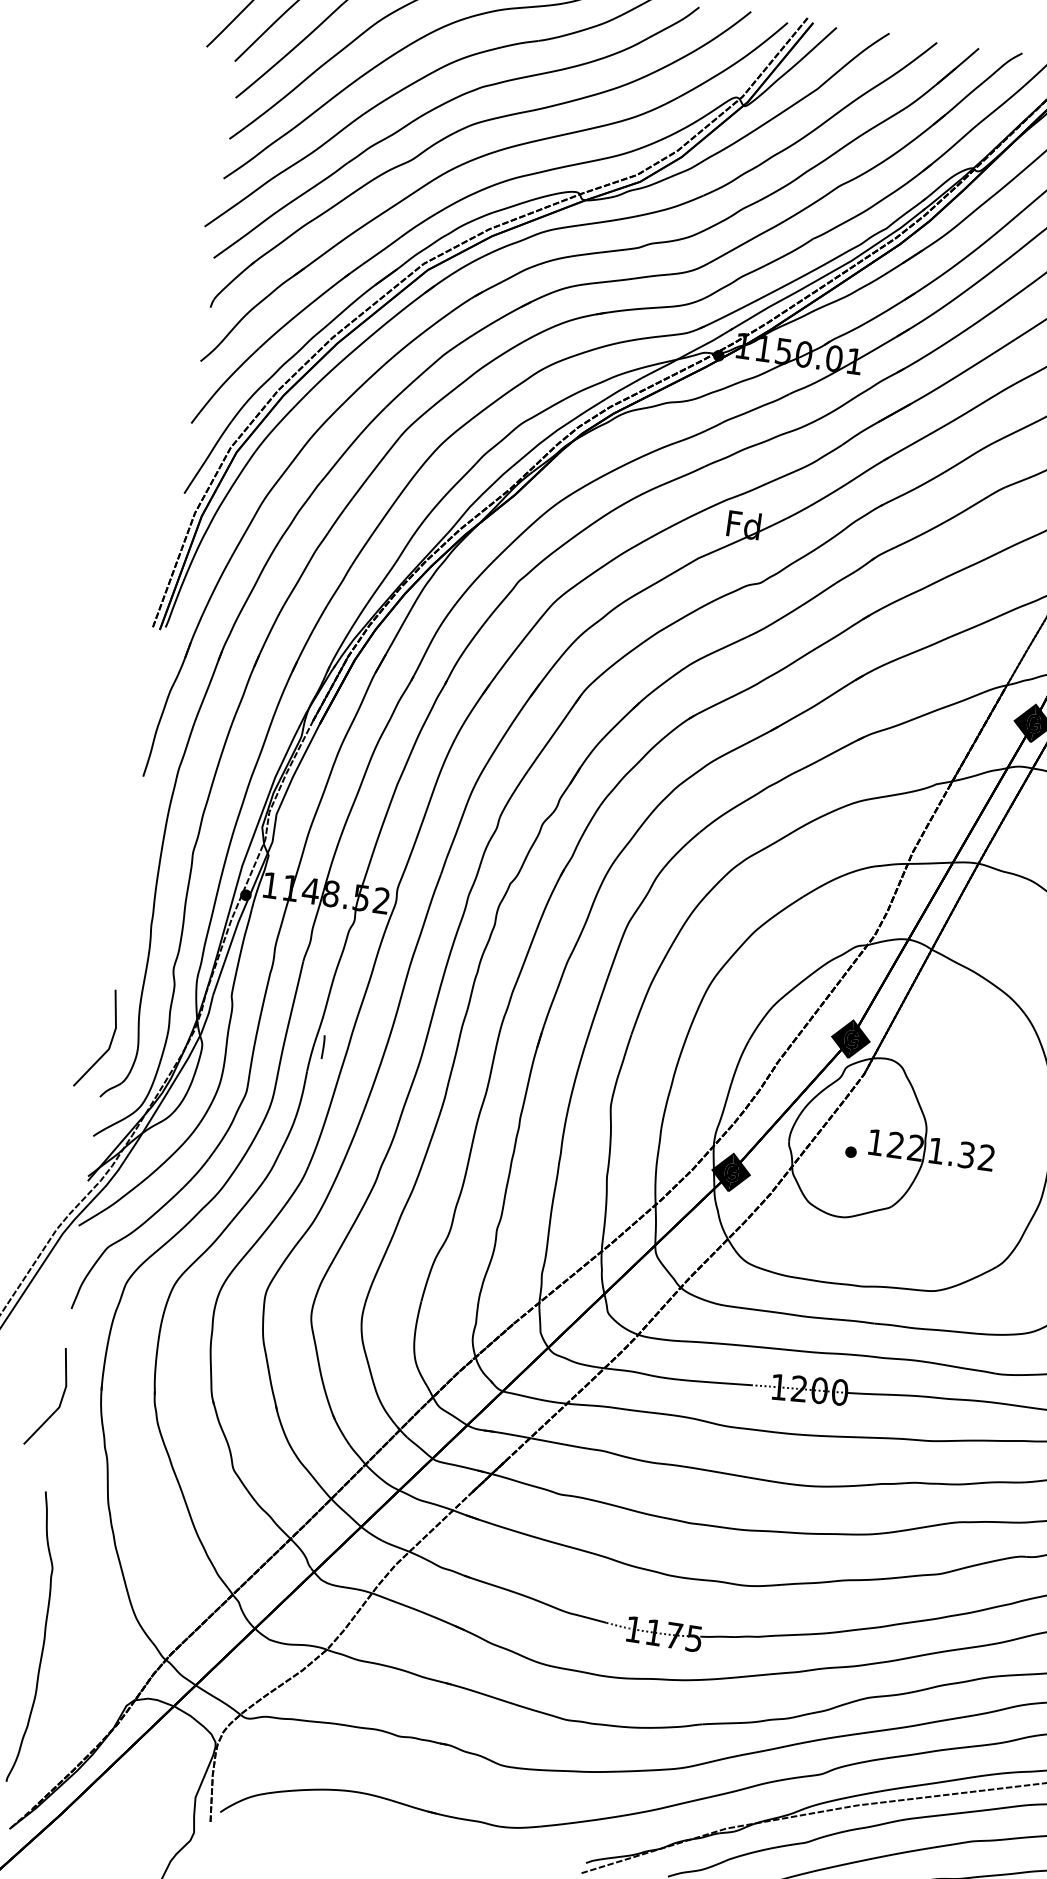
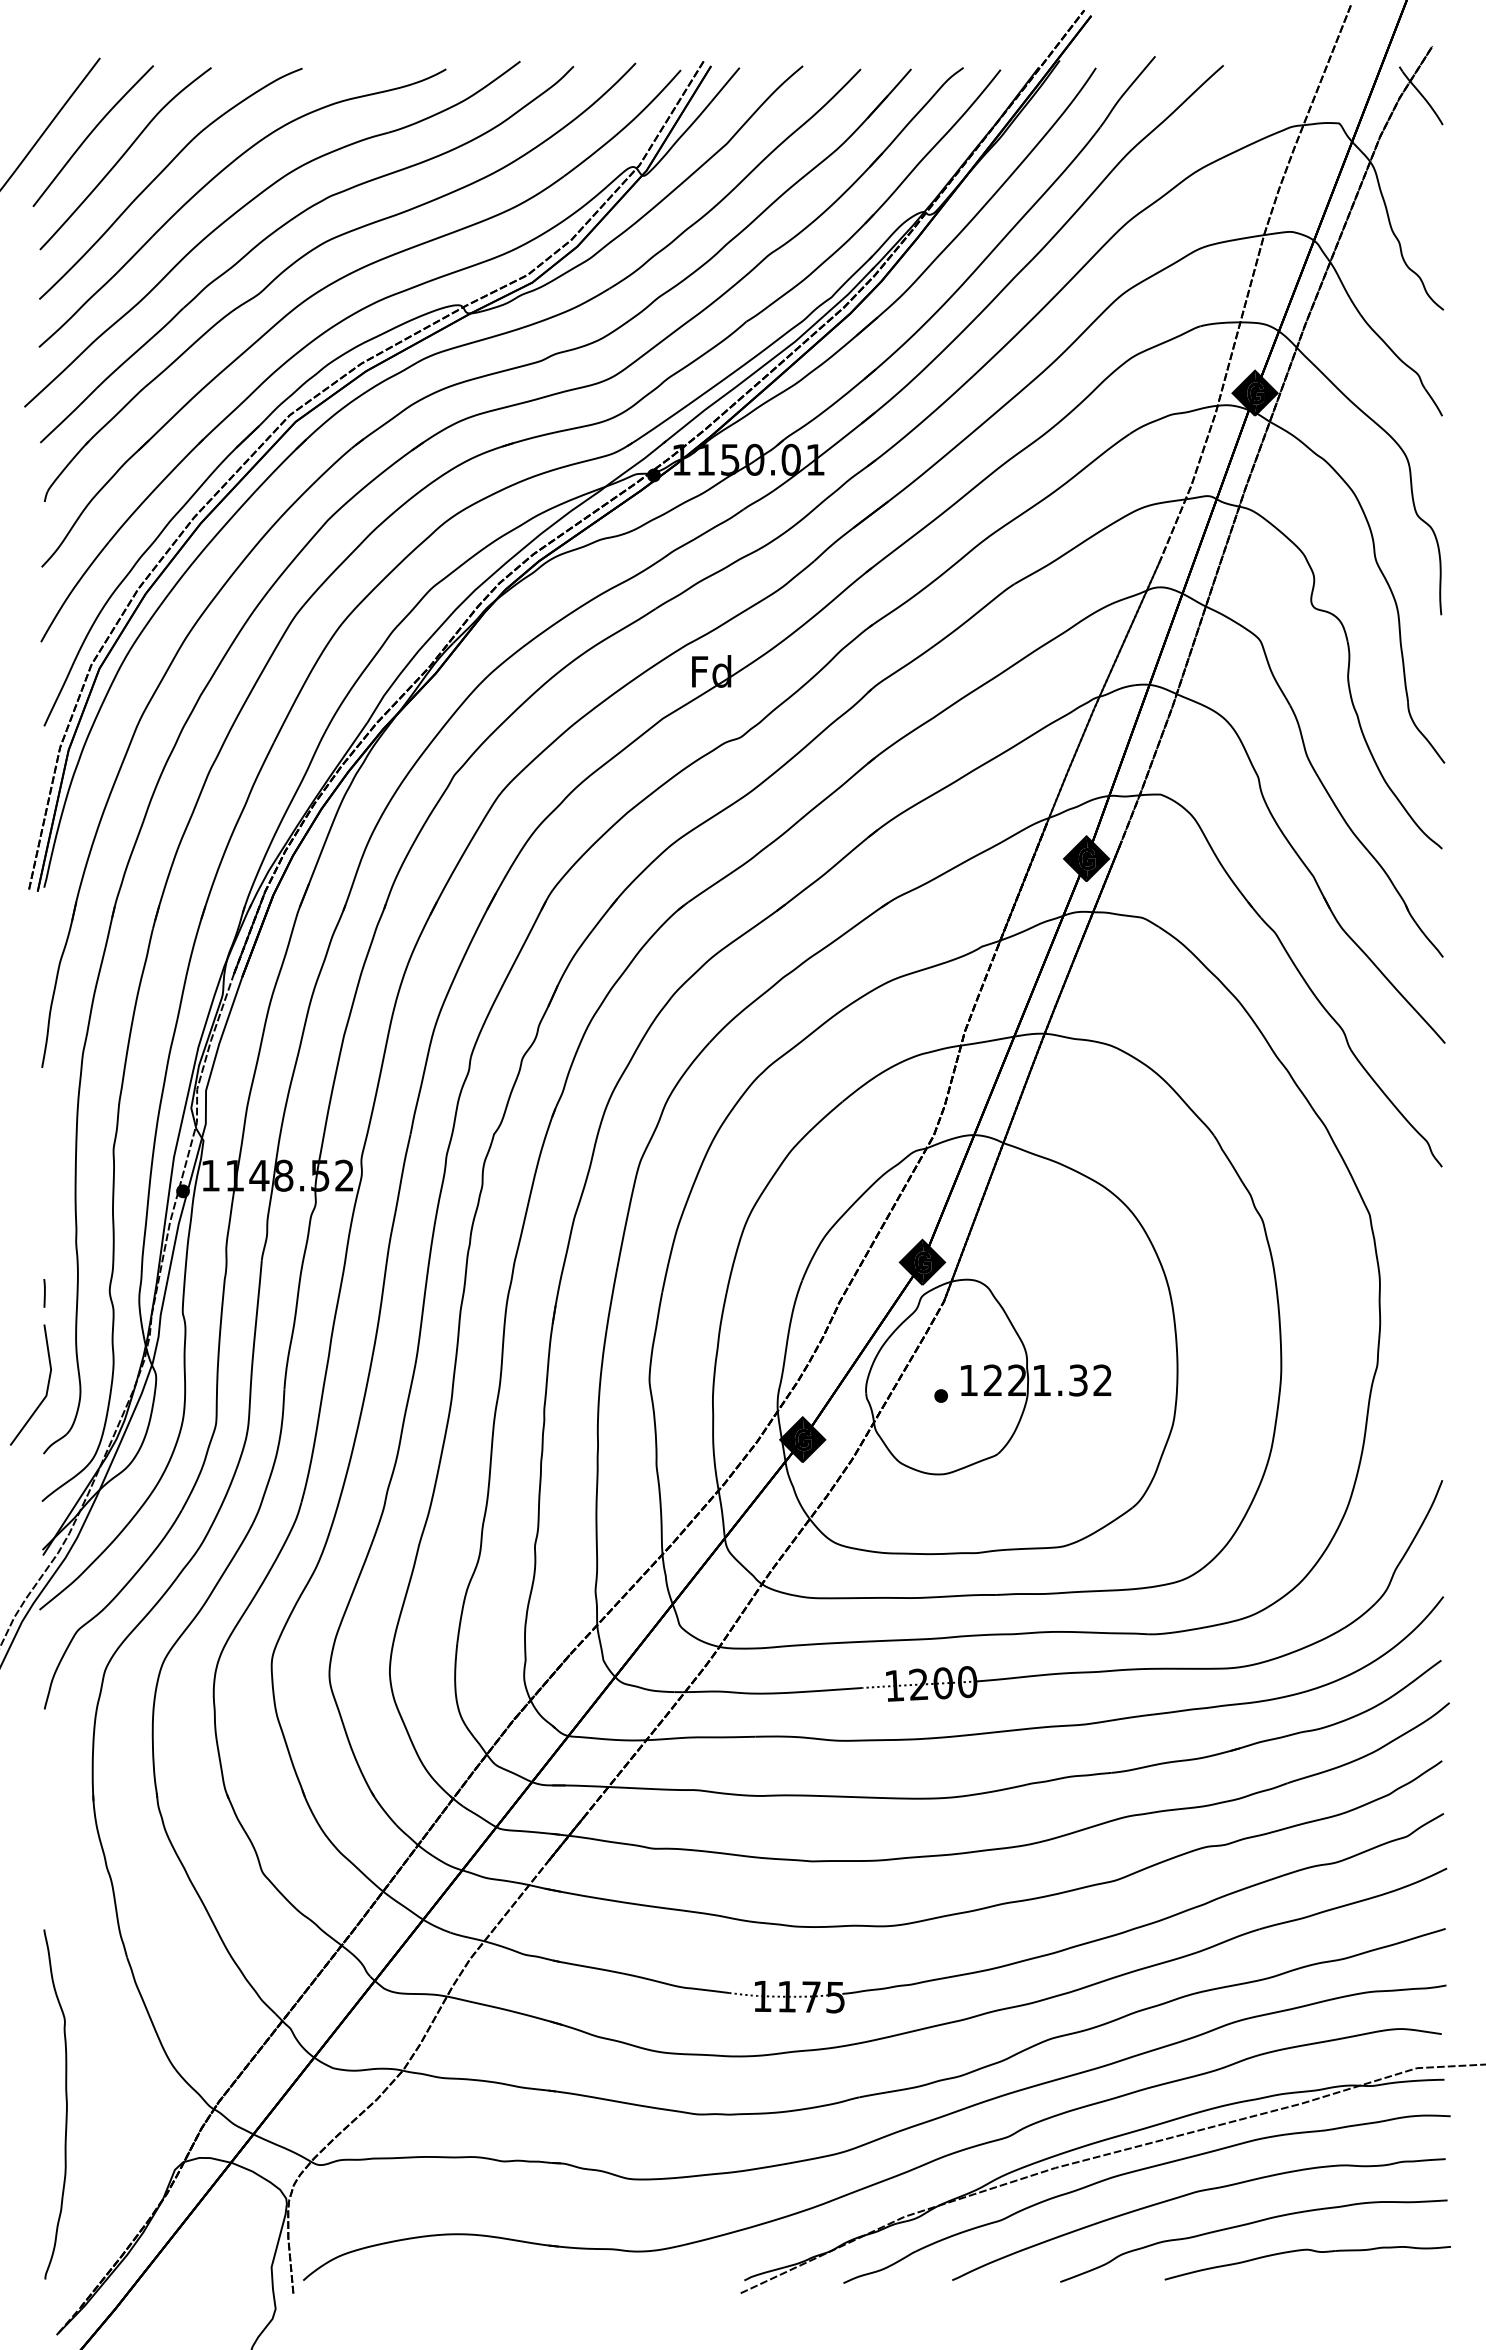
line: (323, 1047) -> (44, 1293), moved
line: (60, 1401) -> (46, 1820), removed

